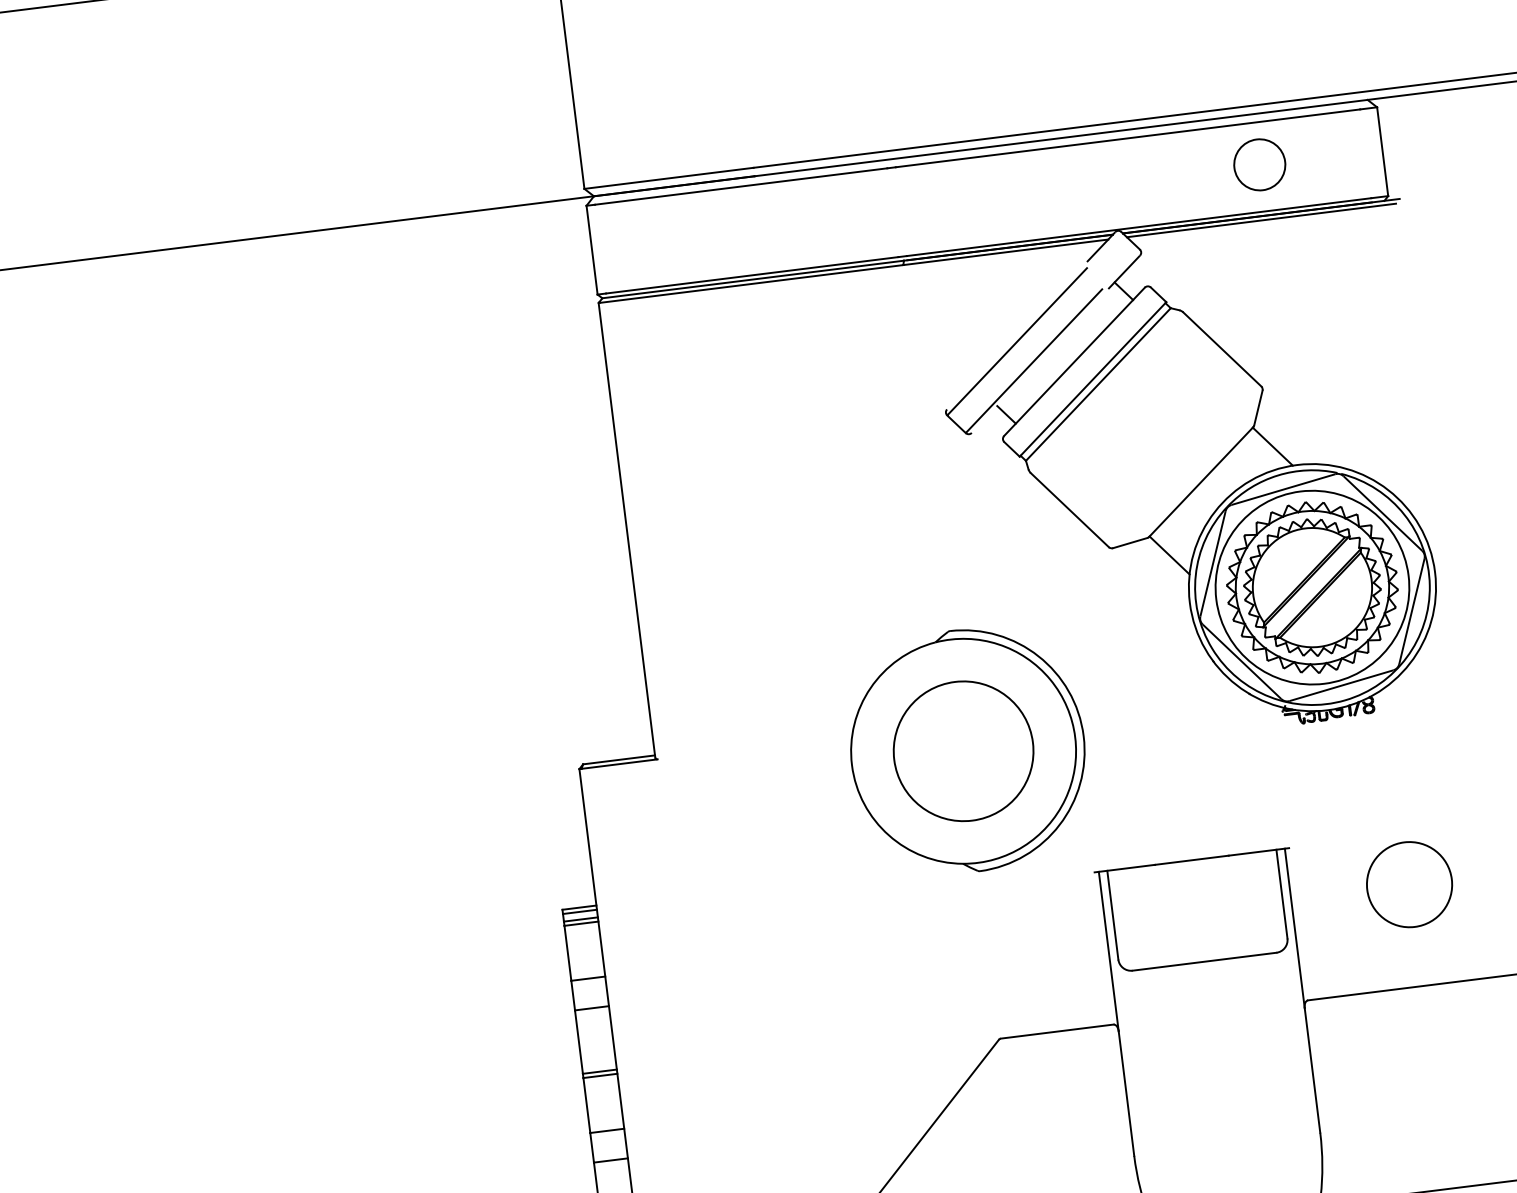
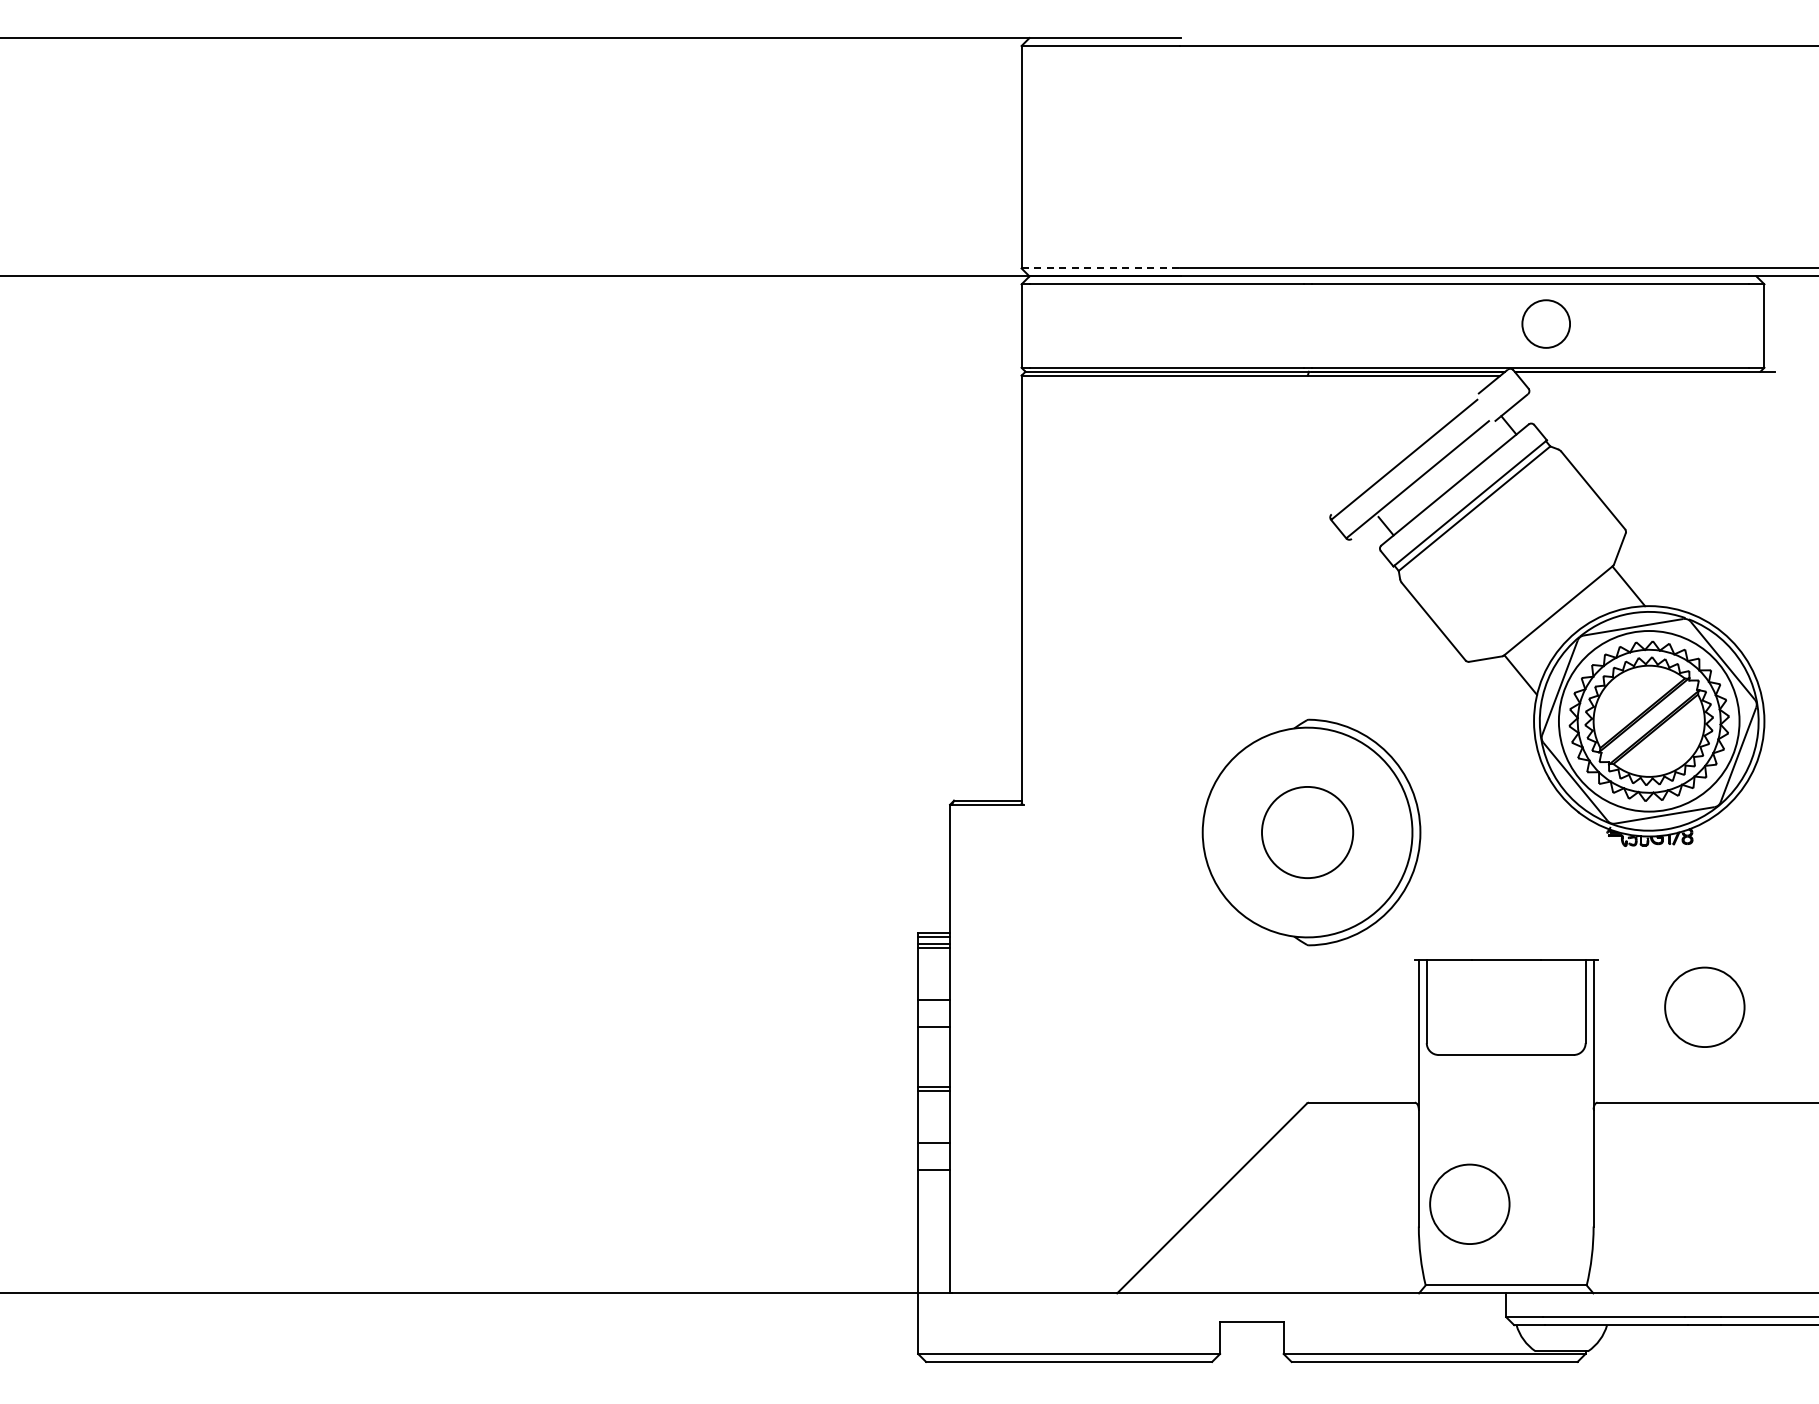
circle: (1258, 164) -> (1545, 323), moved
line: (669, 178) -> (1101, 268), solid -> dashed
line: (1260, 220) -> (1643, 375), removed
circle: (963, 751) -> (1307, 832), size x0.7
circle: (1185, 1124) -> (1469, 1203), added

